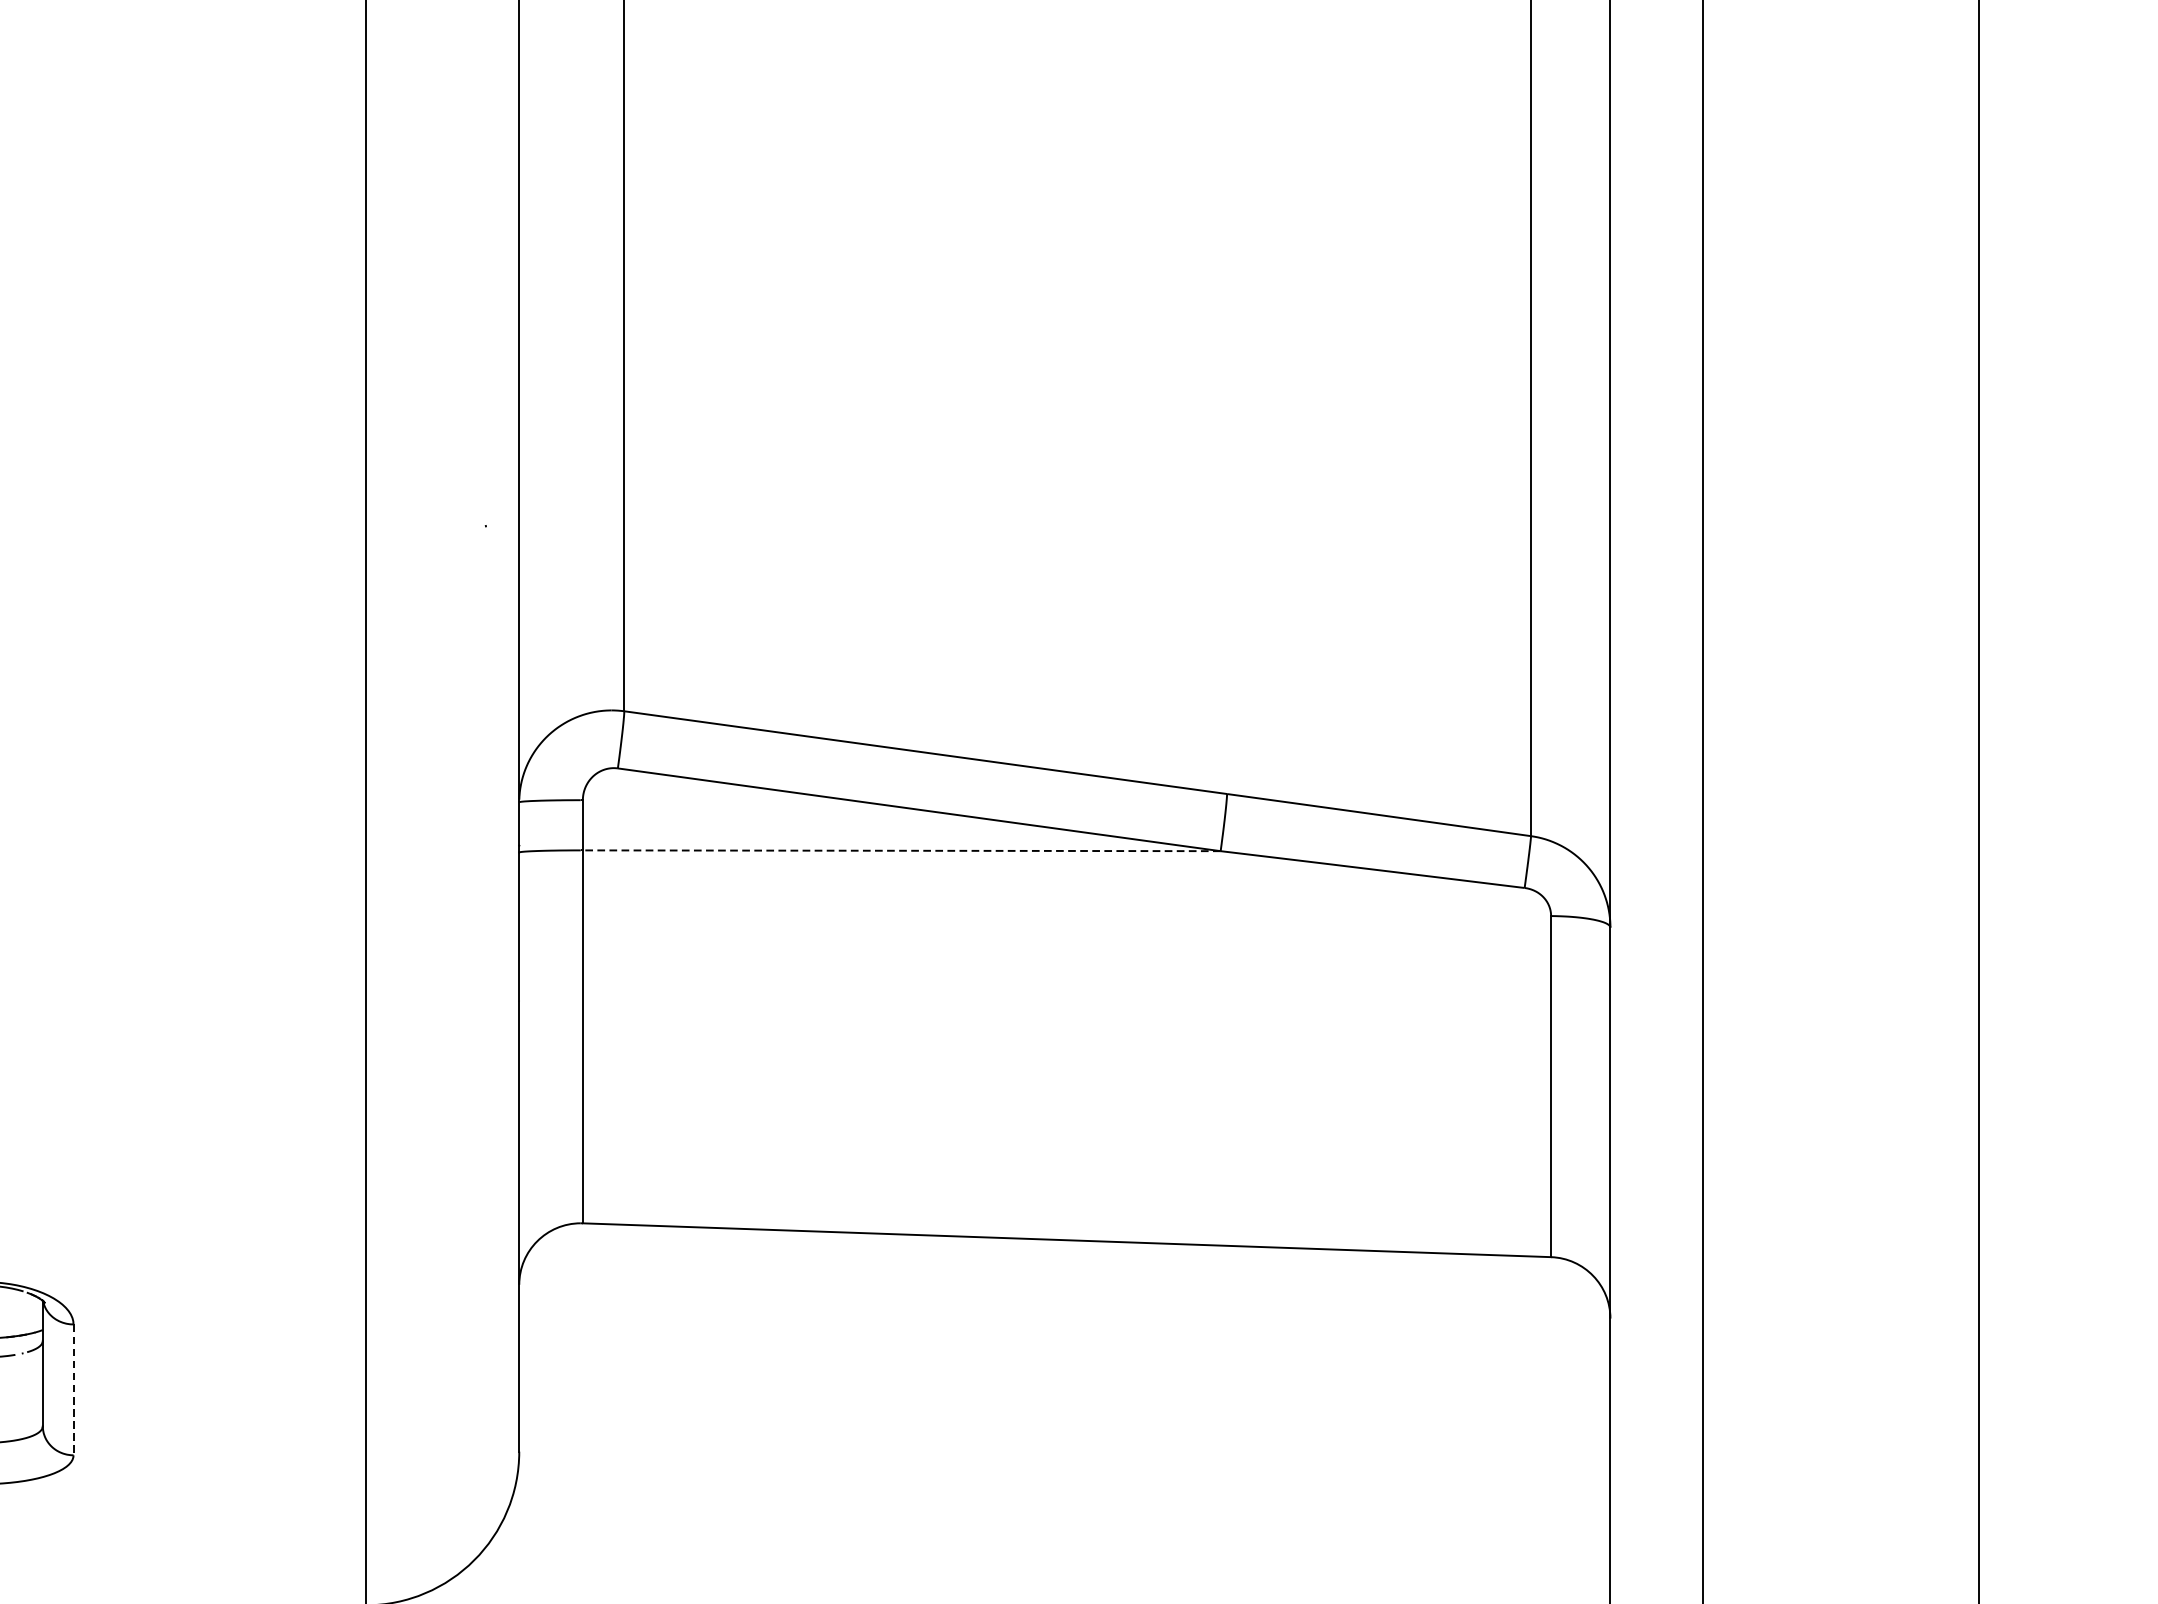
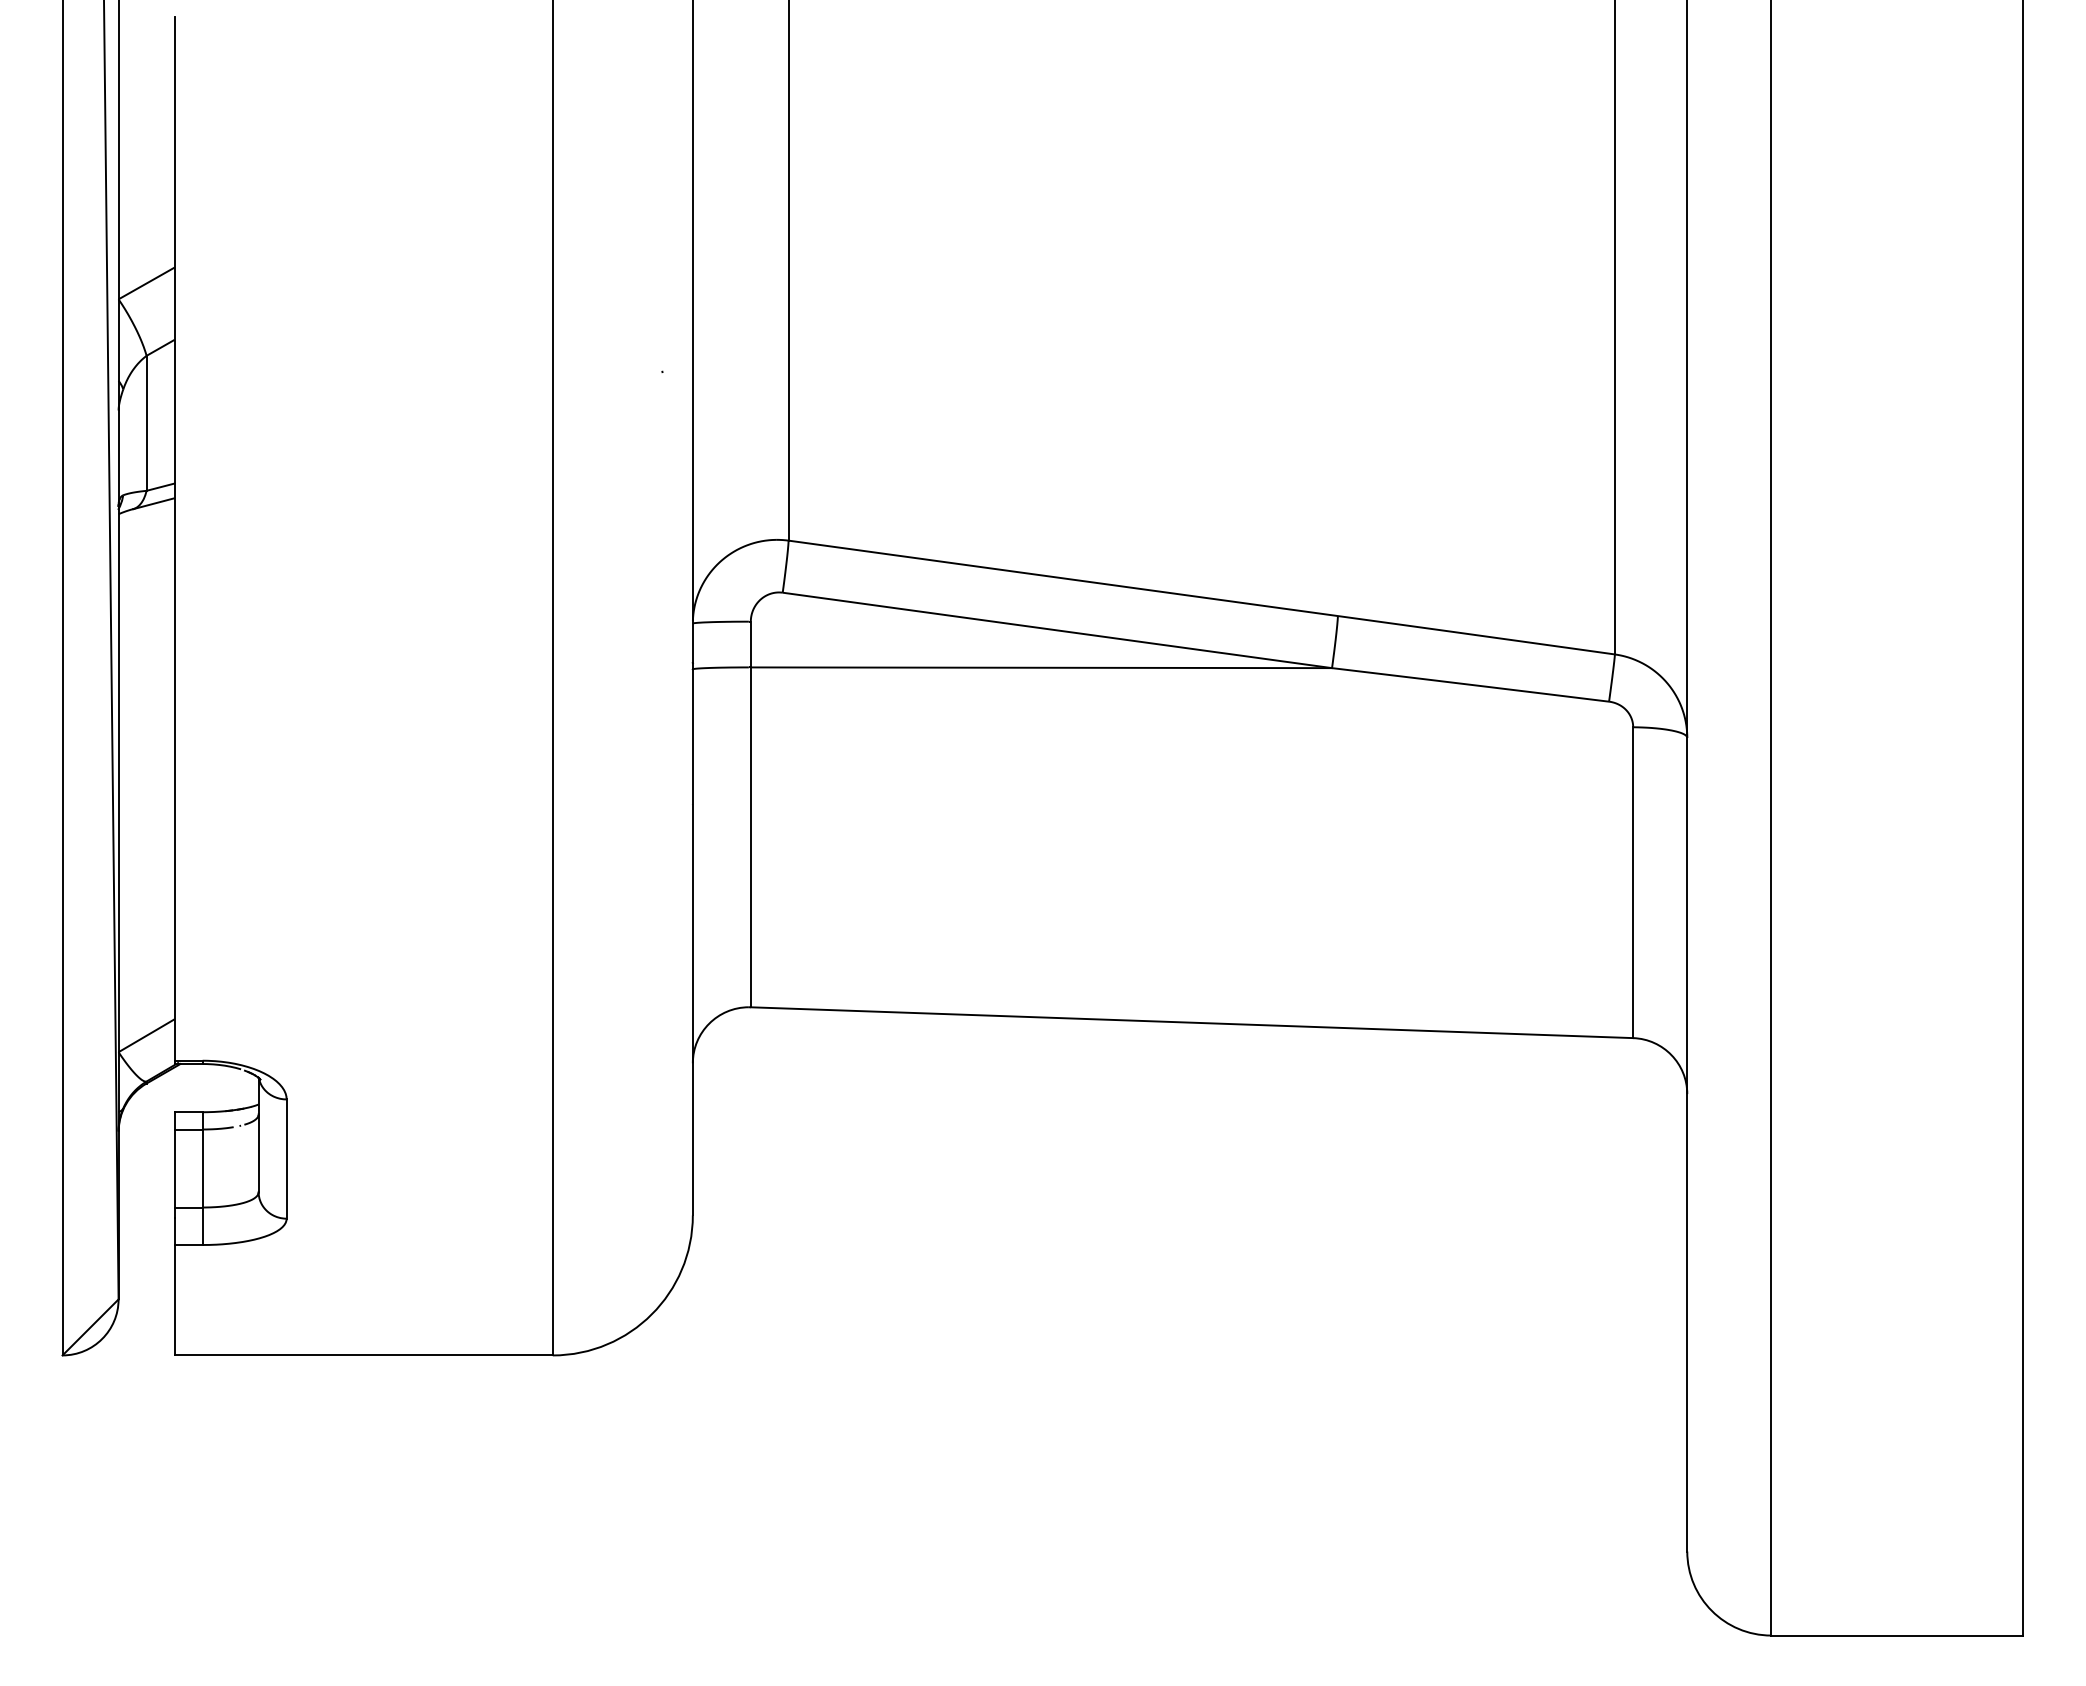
line: (901, 850) -> (1041, 667), dashed -> solid
line: (73, 1390) -> (286, 1159), dashed -> solid

